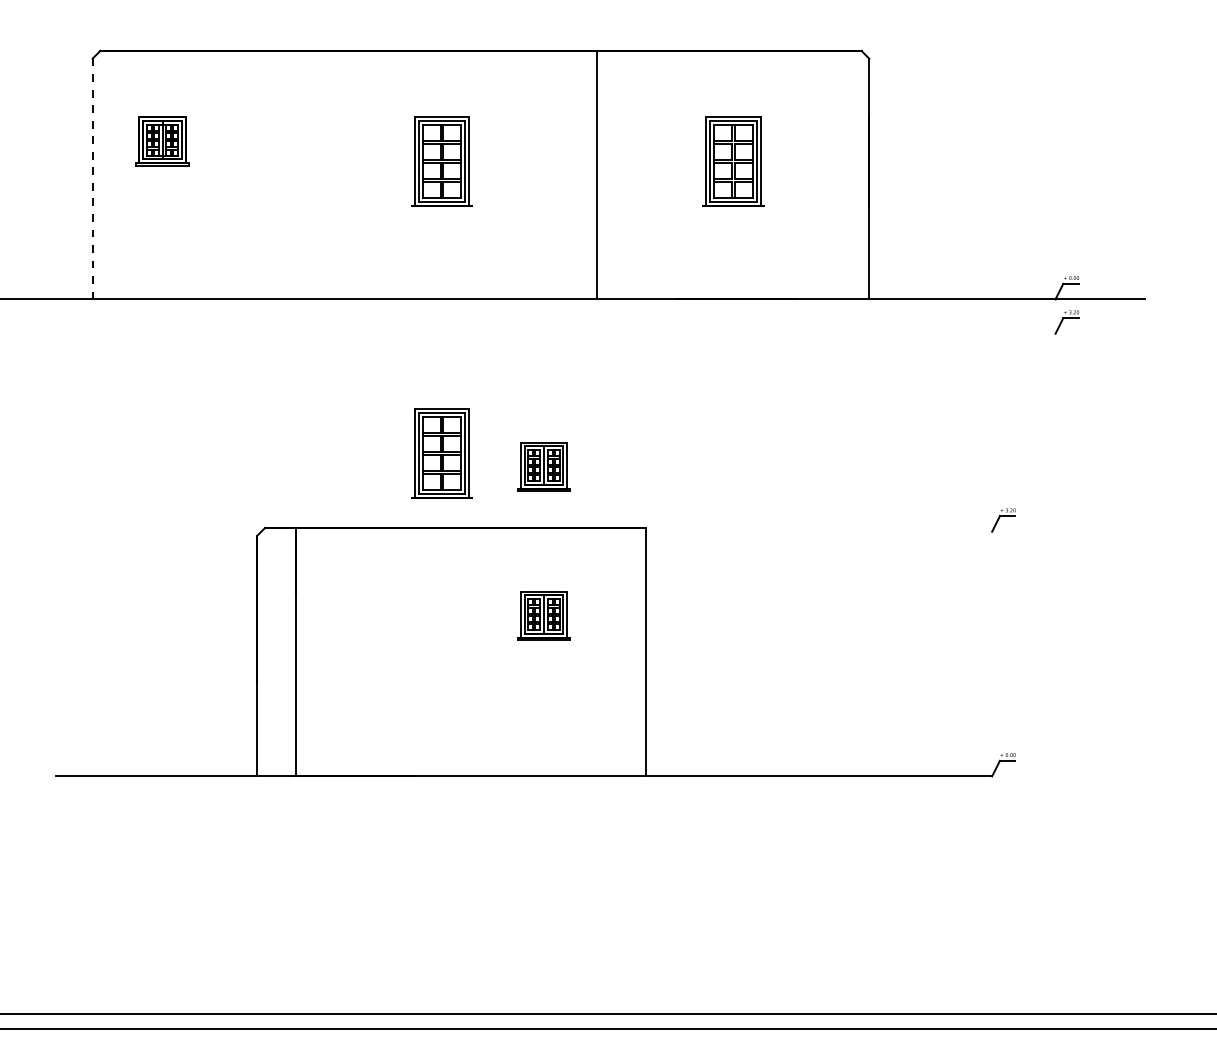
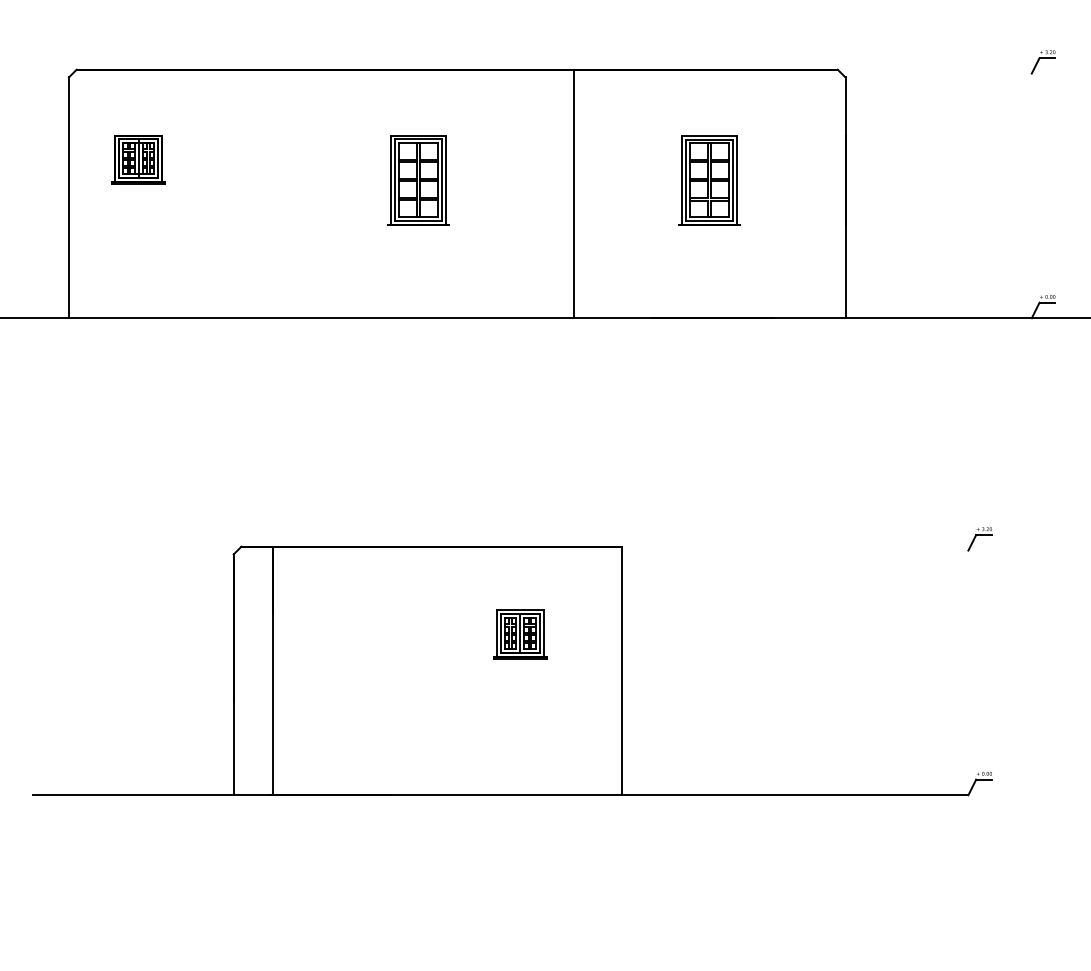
line: (92, 178) -> (68, 197), dashed -> solid
part: (1066, 322) -> (1042, 62), moved
part: (441, 453) -> (417, 472), removed
part: (543, 466) -> (519, 485), removed

